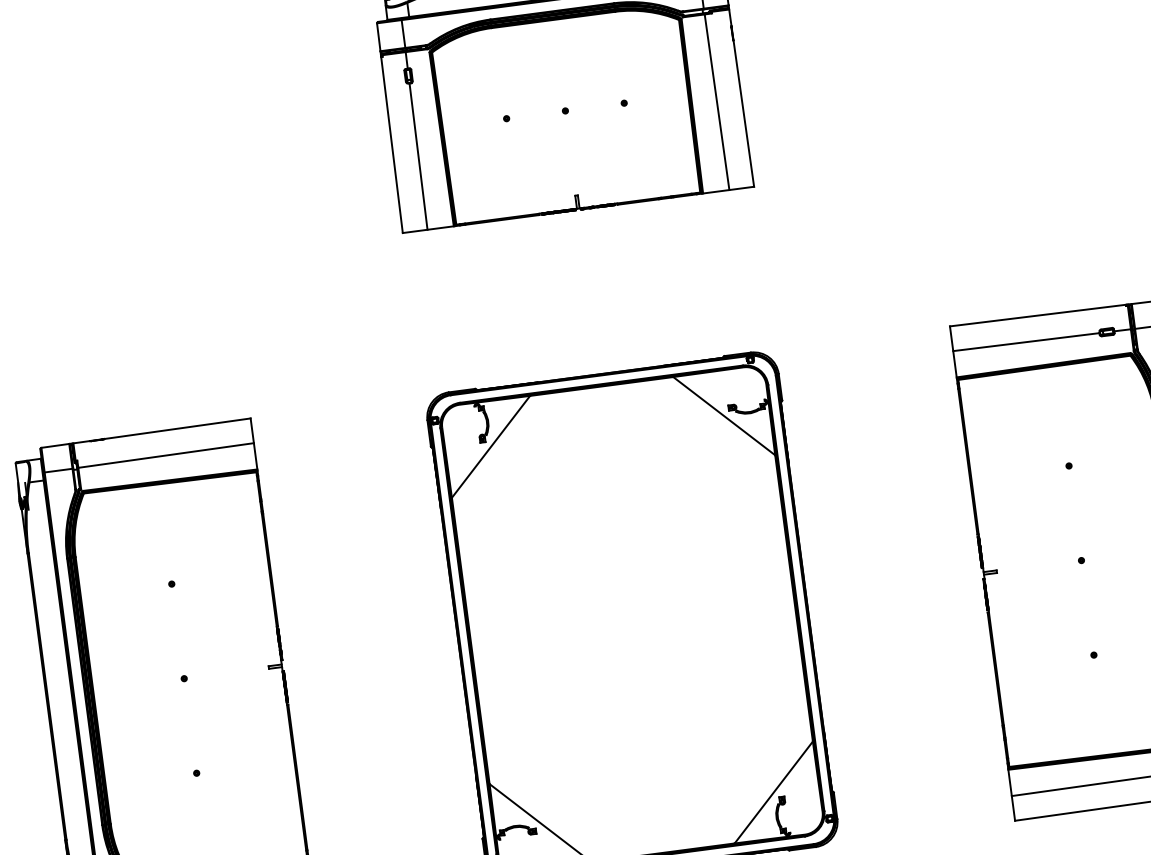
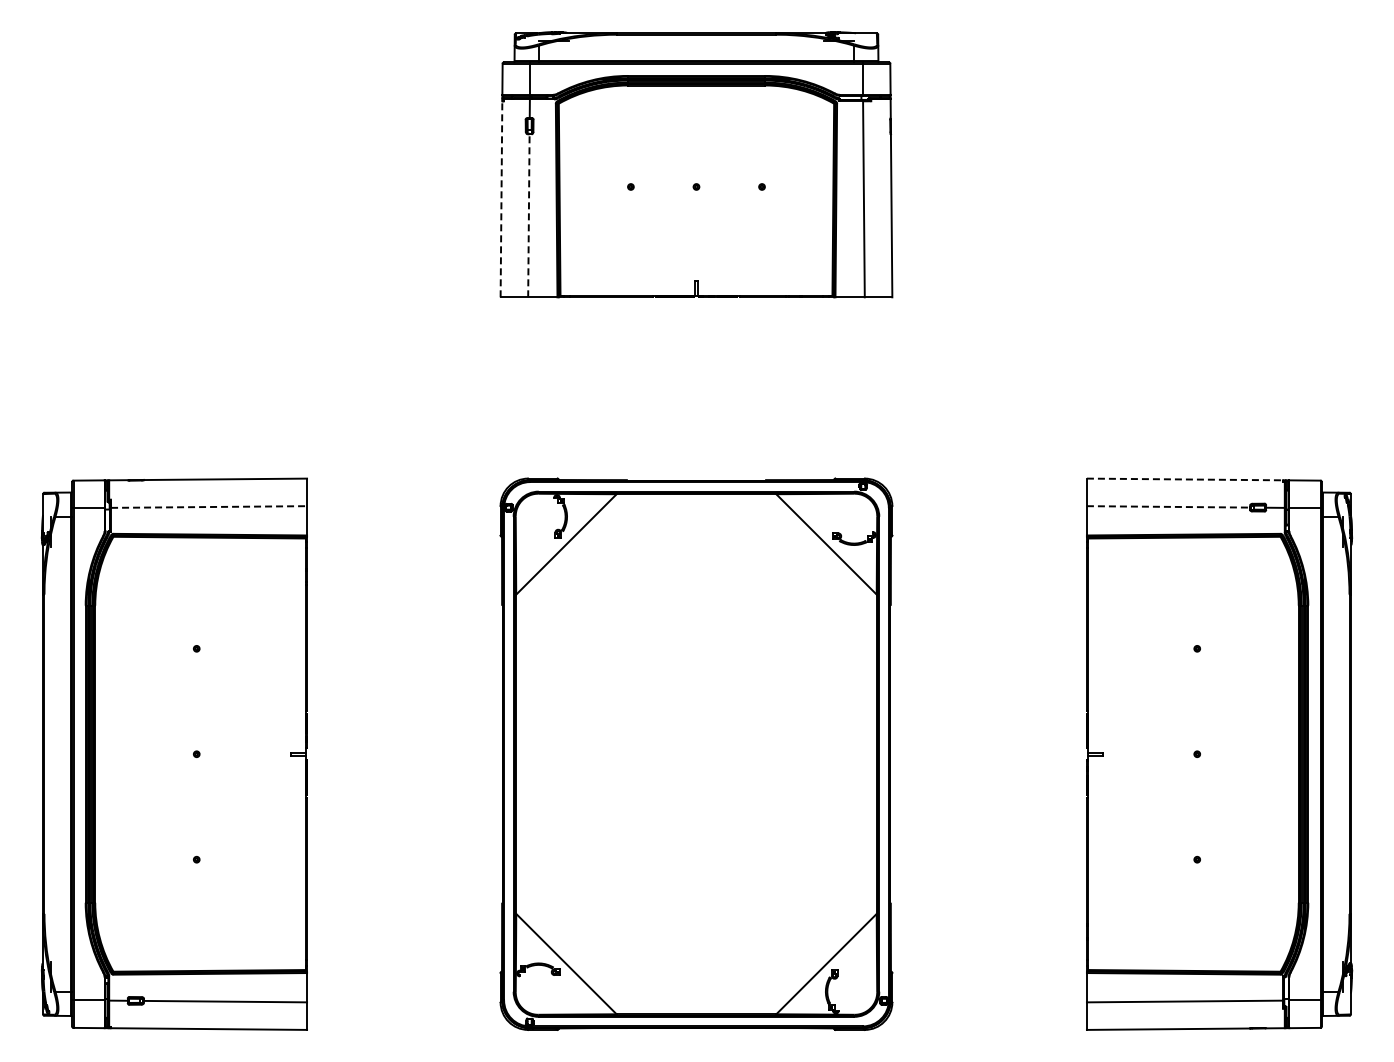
line: (391, 141) -> (501, 195), solid -> dashed
line: (418, 156) -> (528, 215), solid -> dashed
line: (1041, 315) -> (1188, 479), solid -> dashed
line: (1026, 341) -> (1168, 506), solid -> dashed
line: (166, 455) -> (209, 507), solid -> dashed

